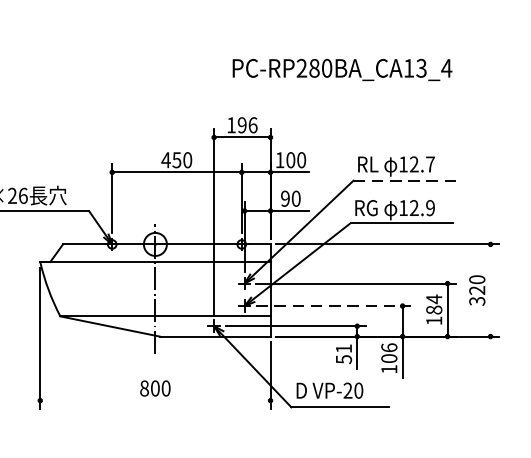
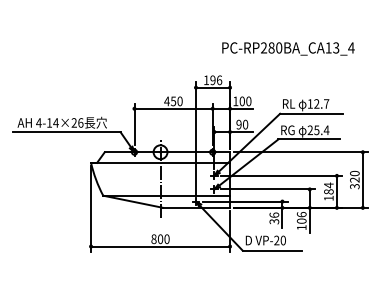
text: (342, 69) -> (288, 48), moved
line: (405, 180) -> (311, 113), dashed -> solid
text: (417, 208) -> (318, 130), 12.9 -> 25.4
line: (489, 289) -> (362, 179), added
line: (334, 306) -> (268, 189), dashed -> solid
text: (344, 354) -> (274, 218), 51 -> 36
line: (155, 400) -> (160, 246), added

